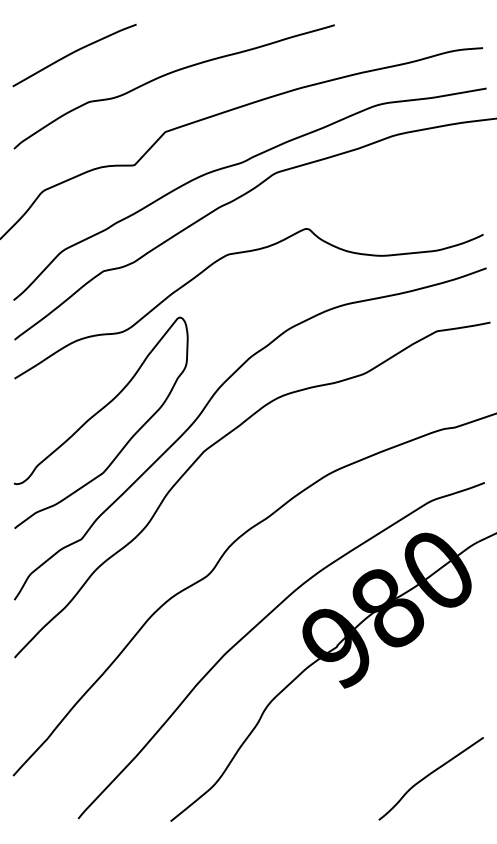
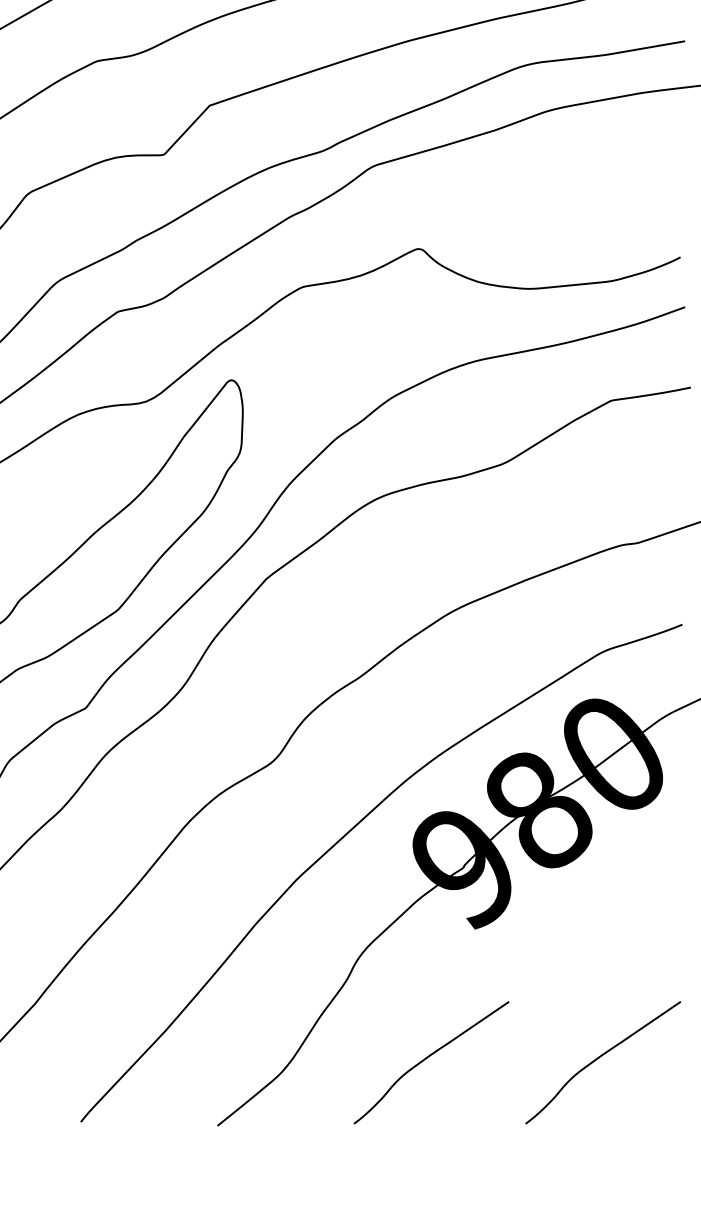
curve: (312, 776) -> (427, 1059), added

